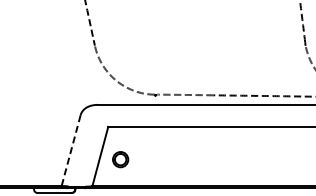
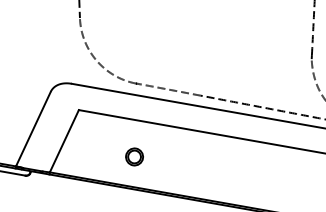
line: (71, 150) -> (33, 128), dashed -> solid
part: (120, 159) -> (134, 156), moved

